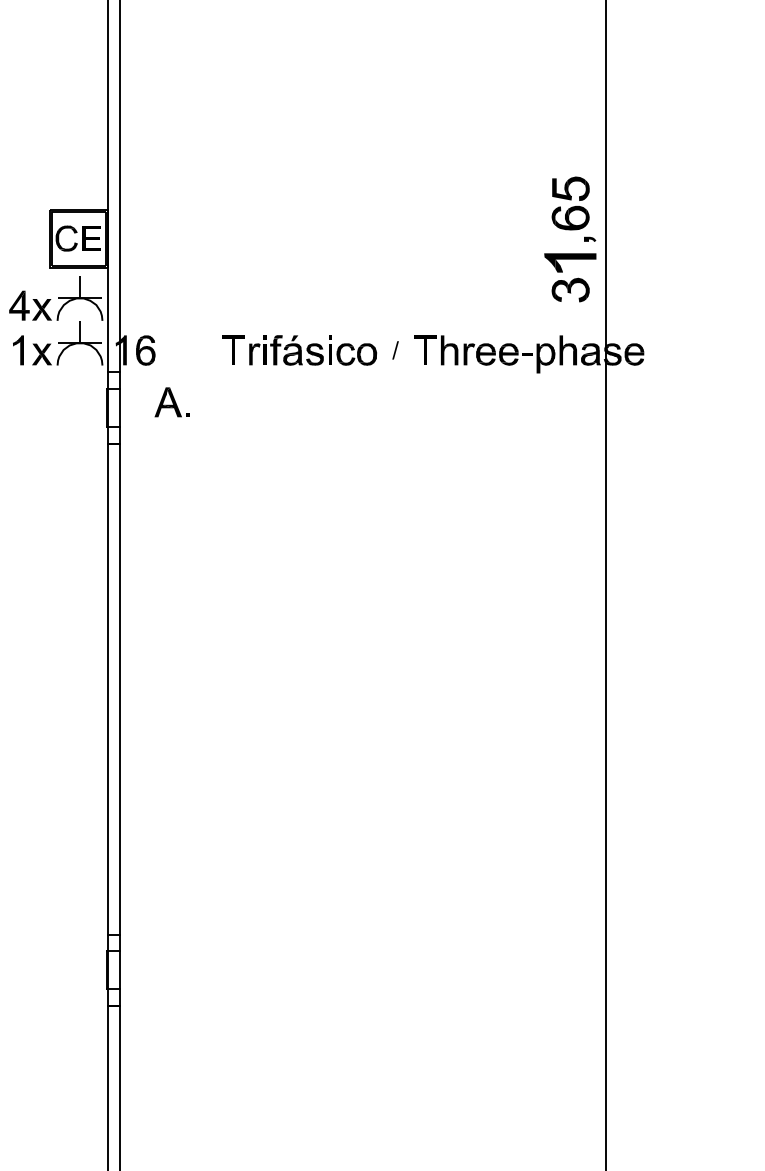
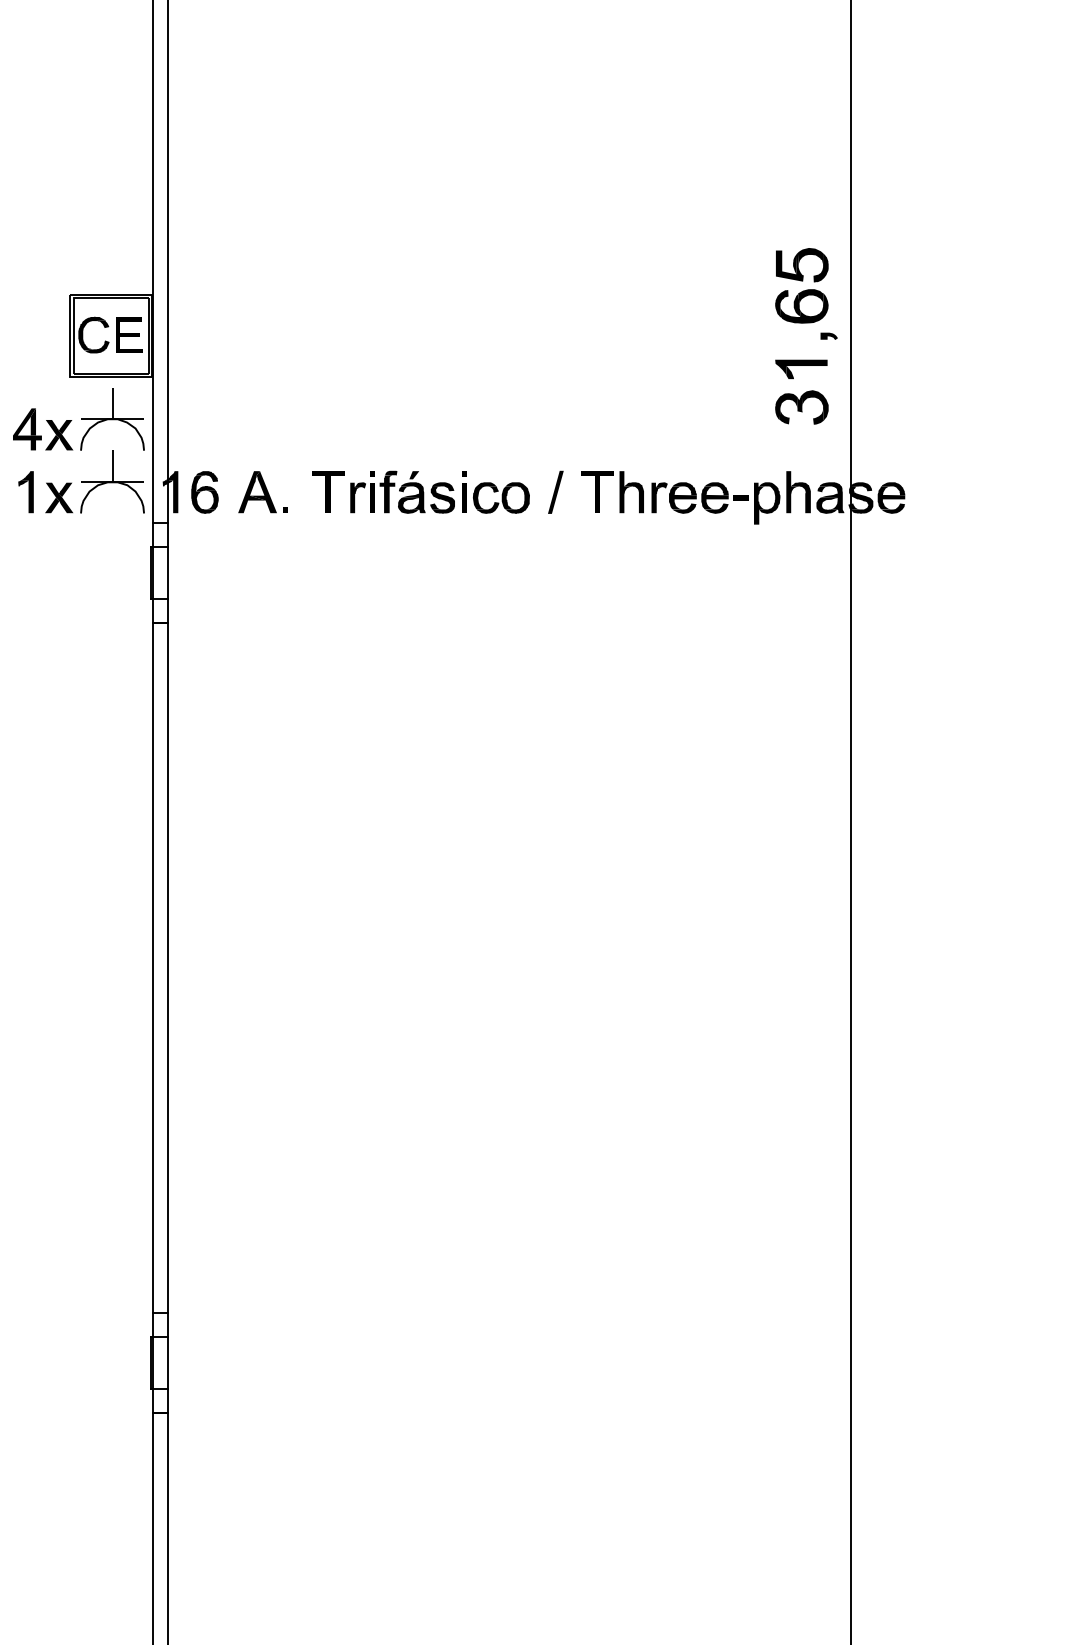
part: (570, 263) -> (801, 369), size x0.71
part: (395, 349) -> (555, 491), size x1.67
part: (171, 402) -> (262, 492), moved

